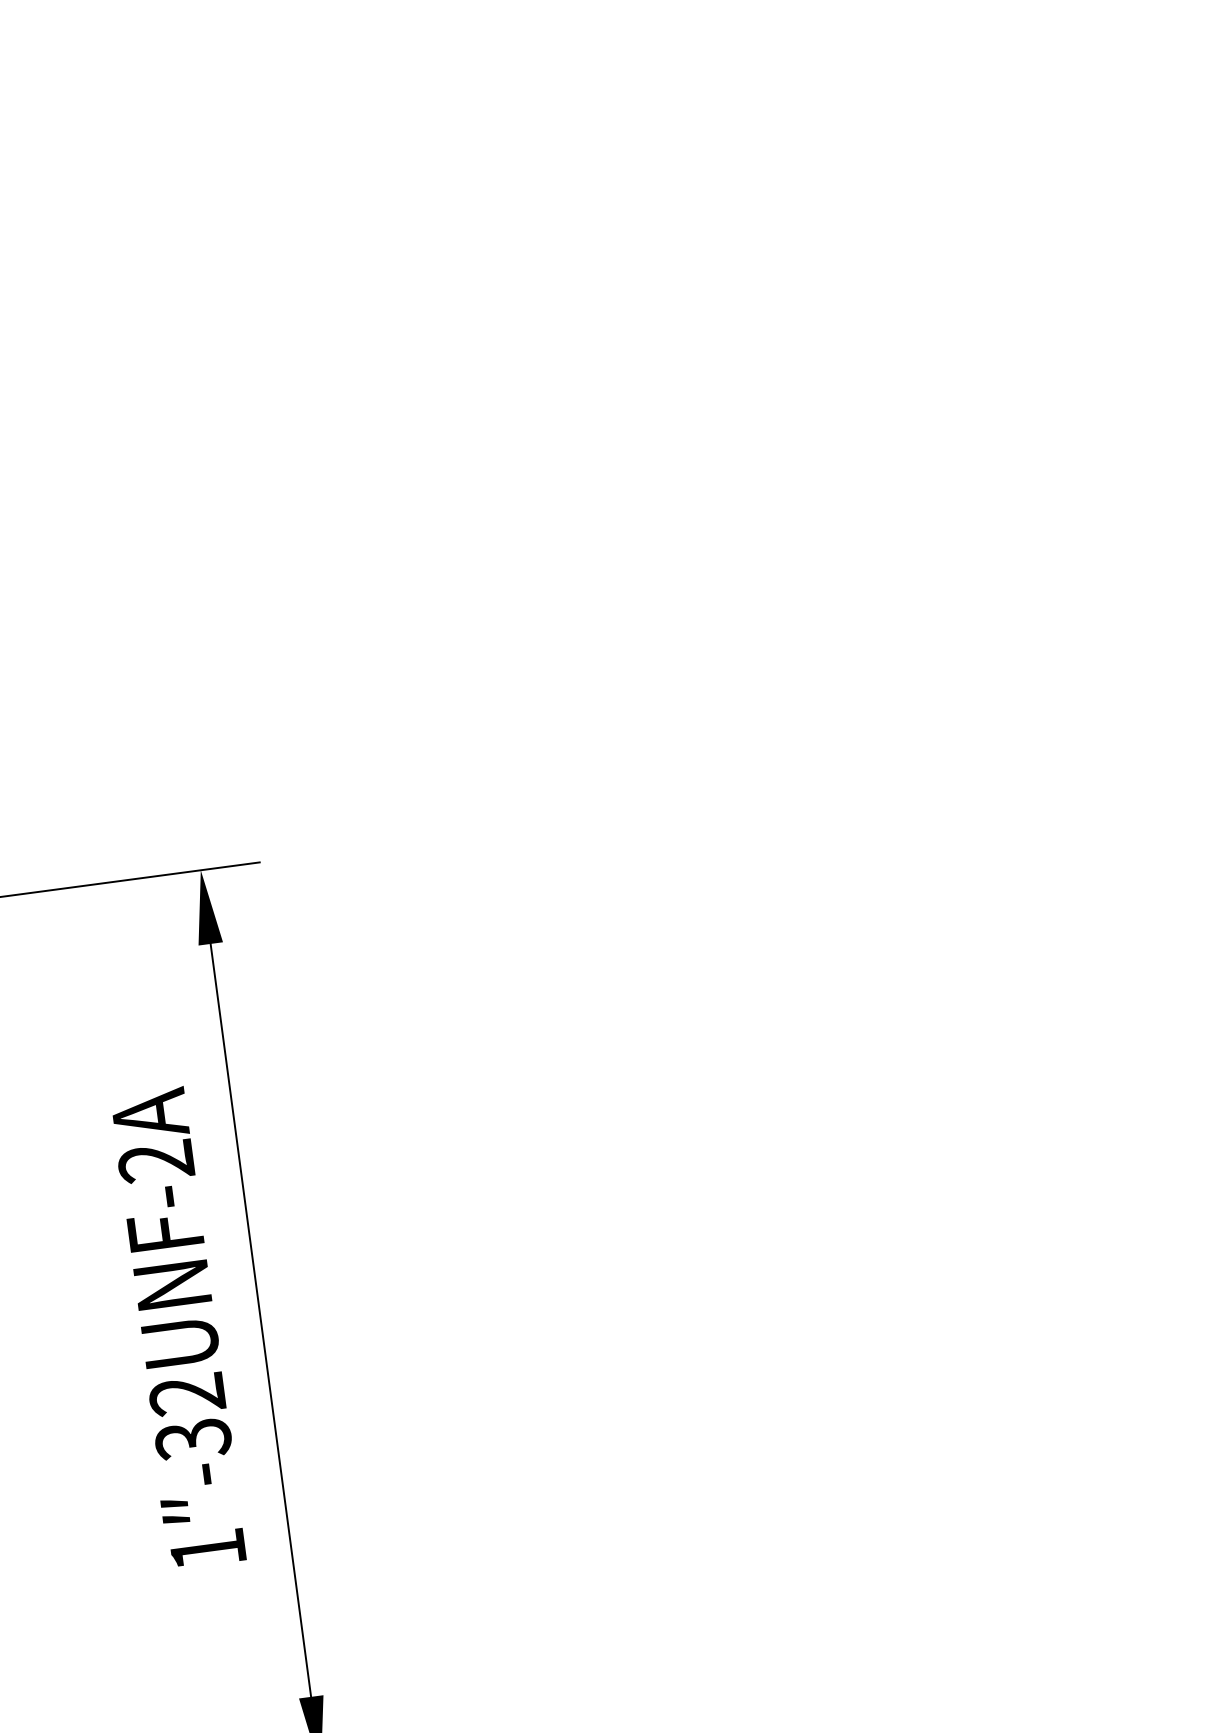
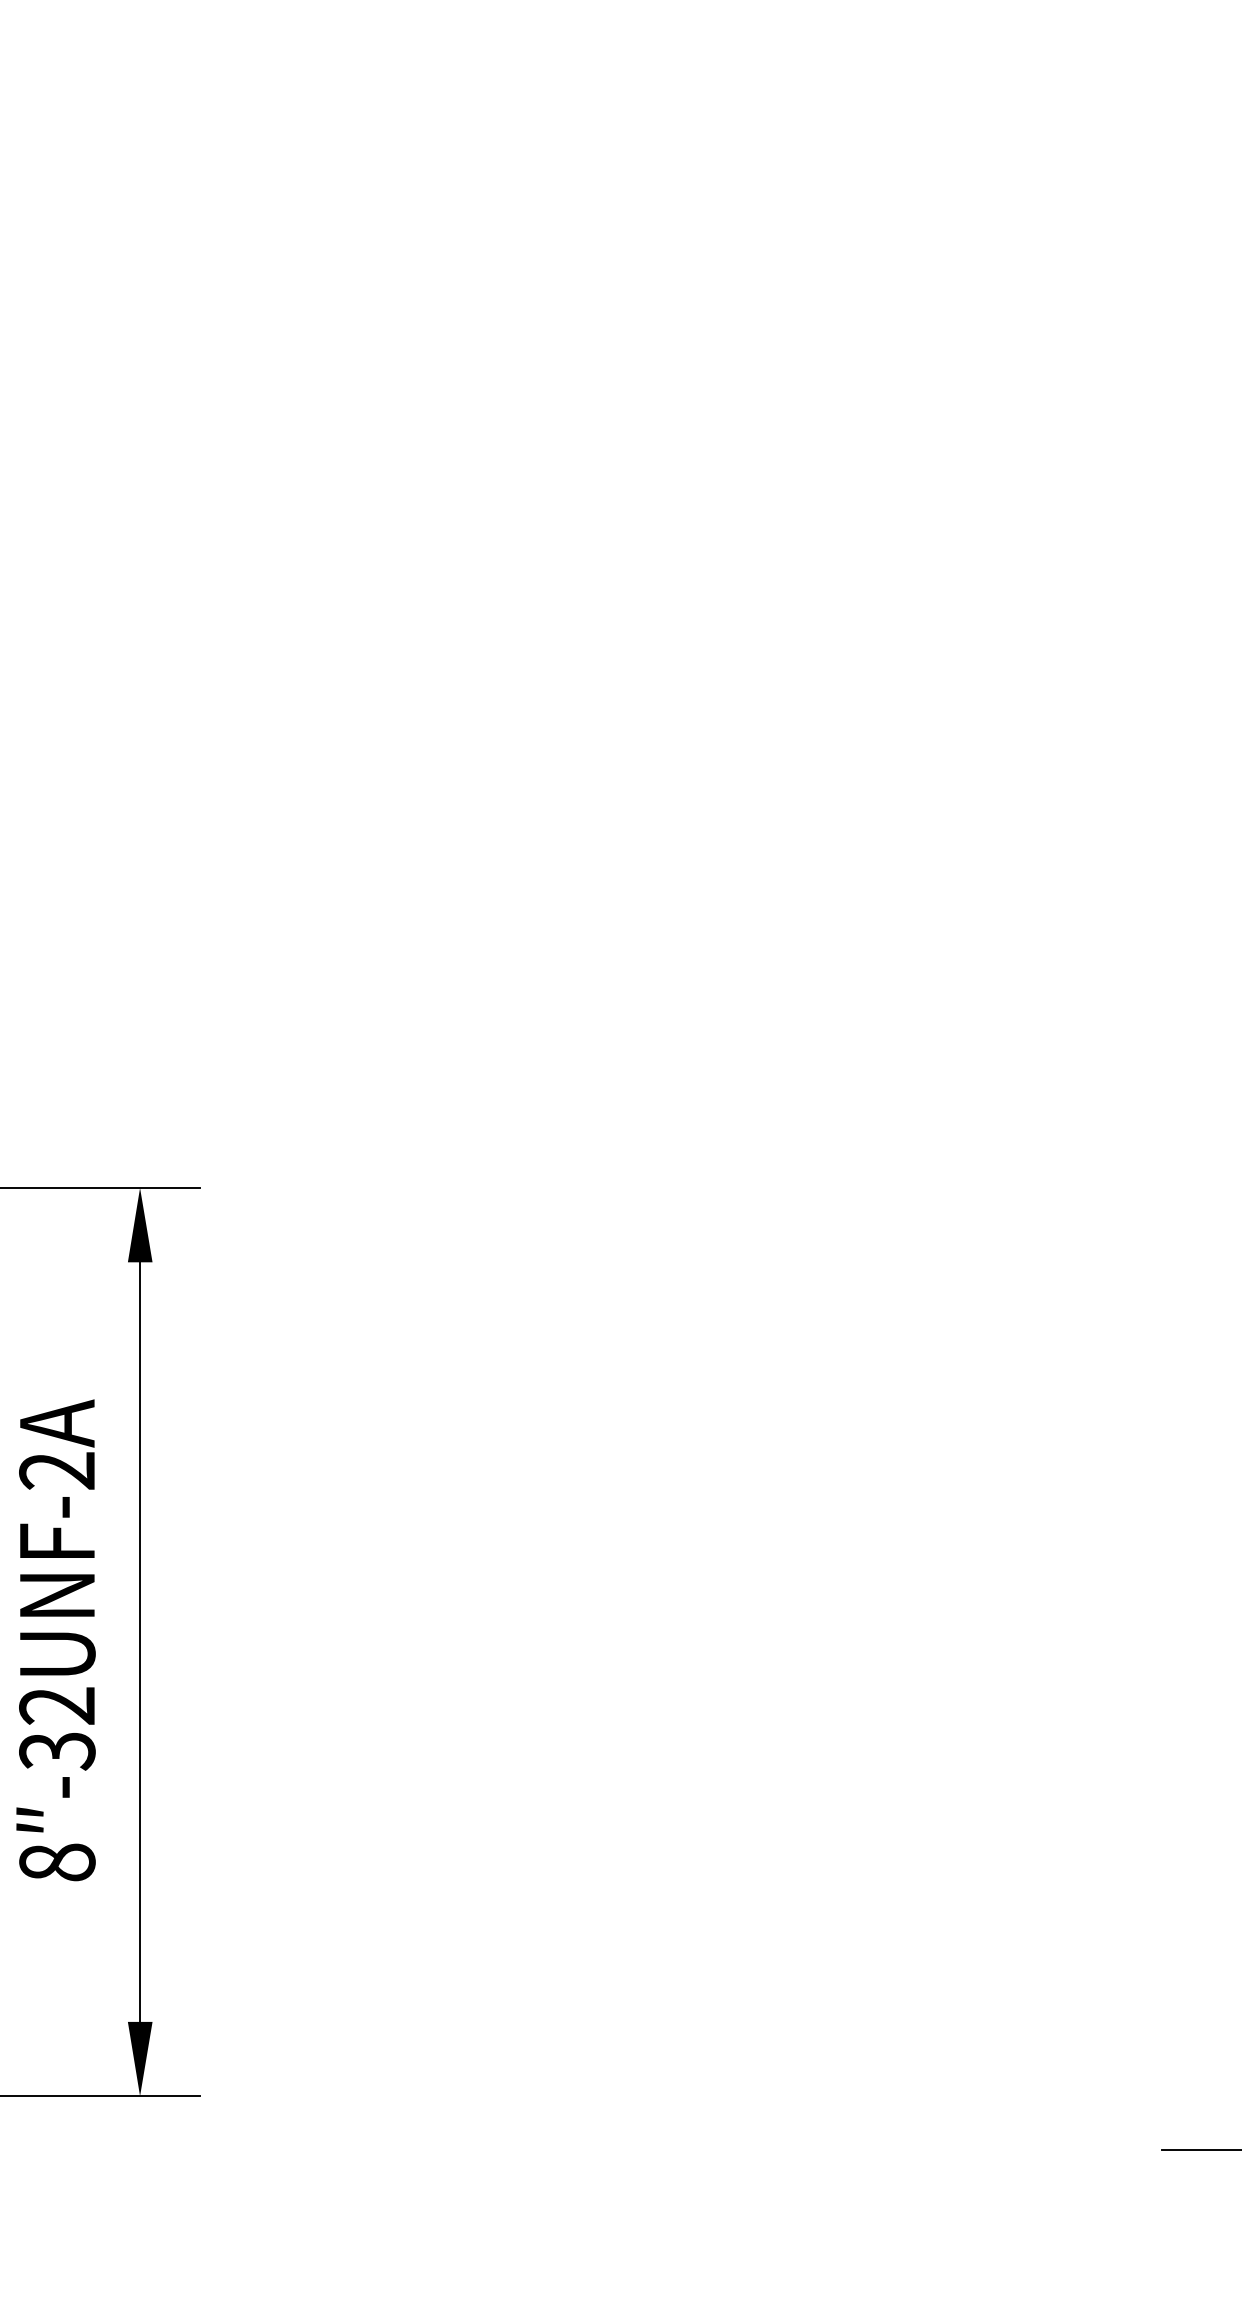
text: (208, 1549) -> (57, 1862), 1 -> 8

